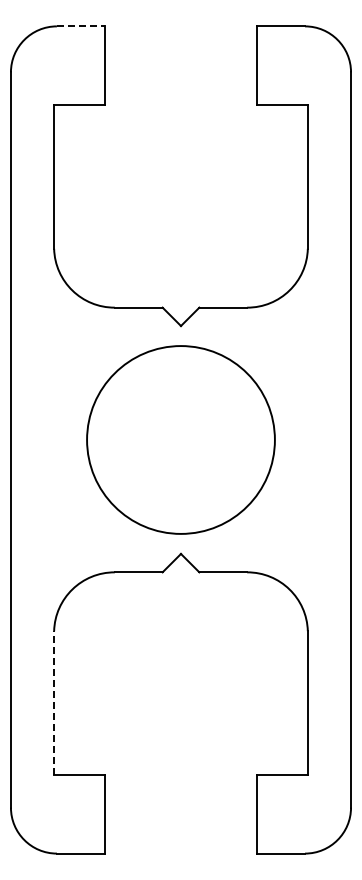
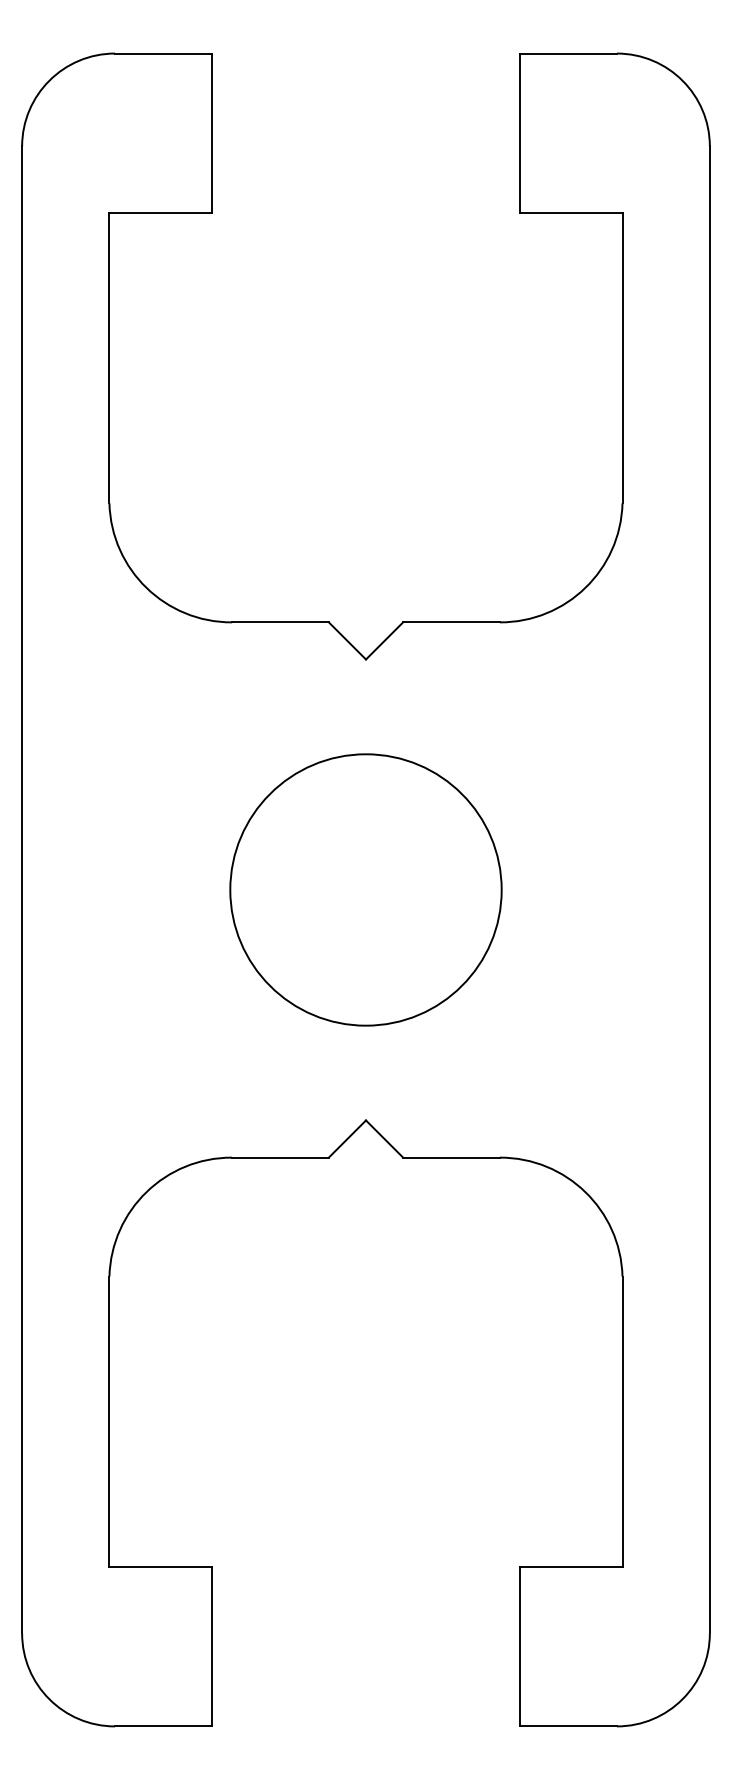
line: (80, 26) -> (162, 53), dashed -> solid
circle: (180, 439) -> (364, 888), size x0.71
line: (54, 702) -> (110, 1420), dashed -> solid

